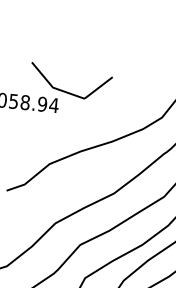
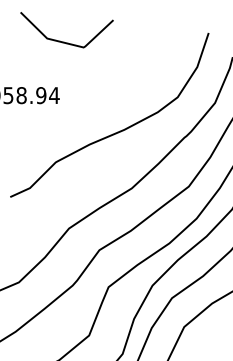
line: (67, 91) -> (64, 41), moved

